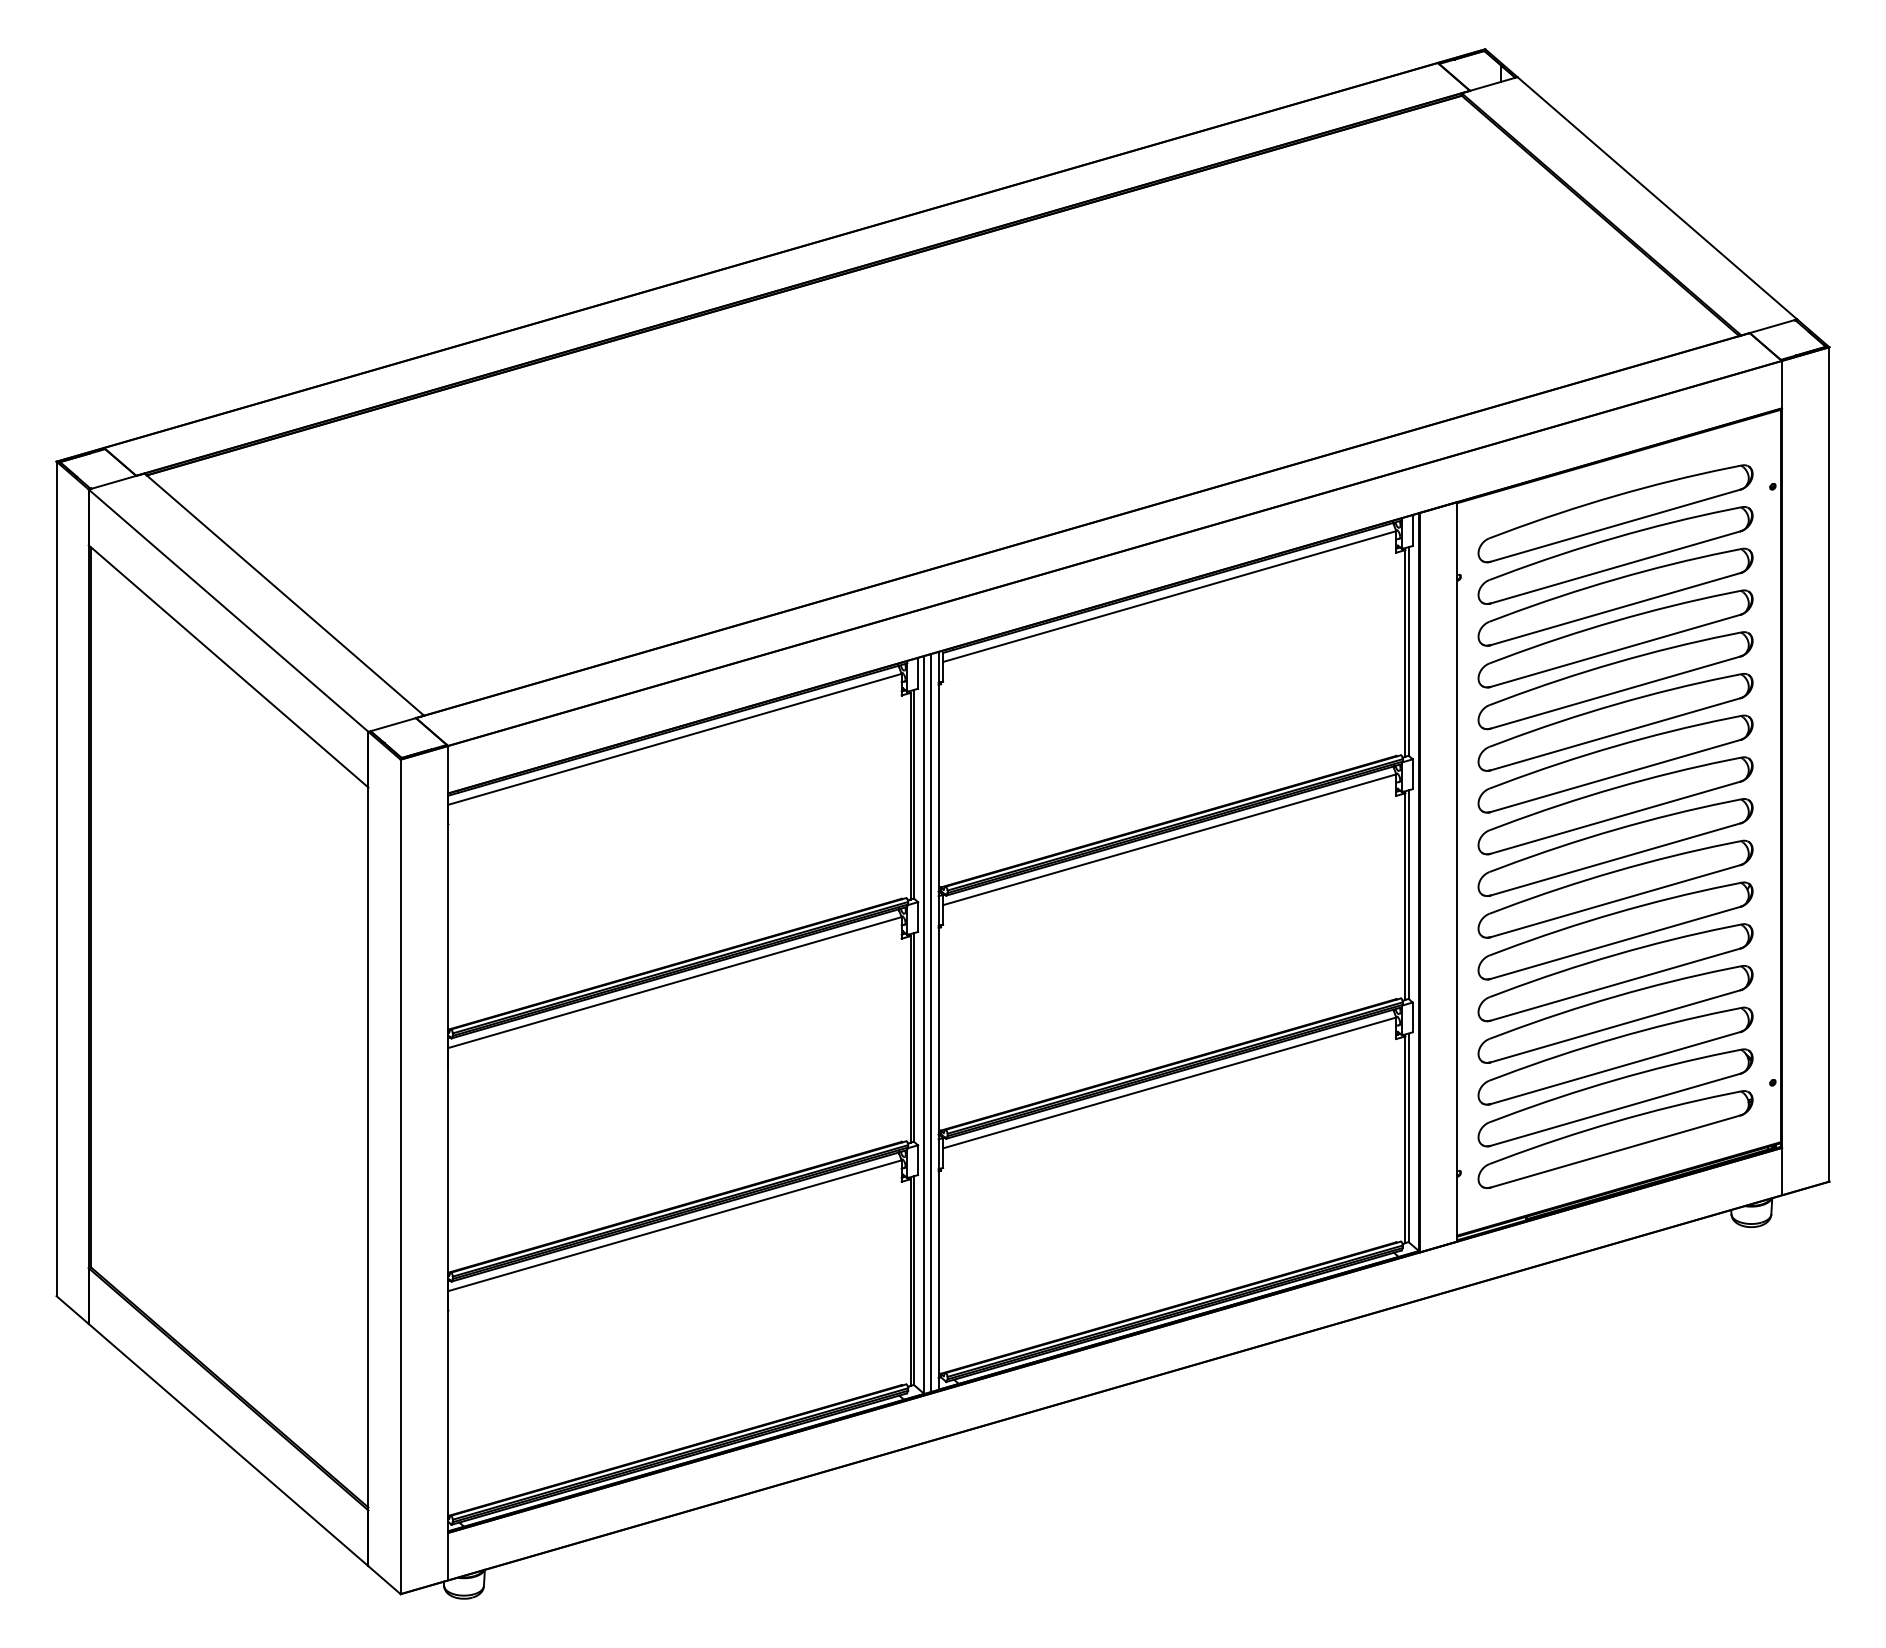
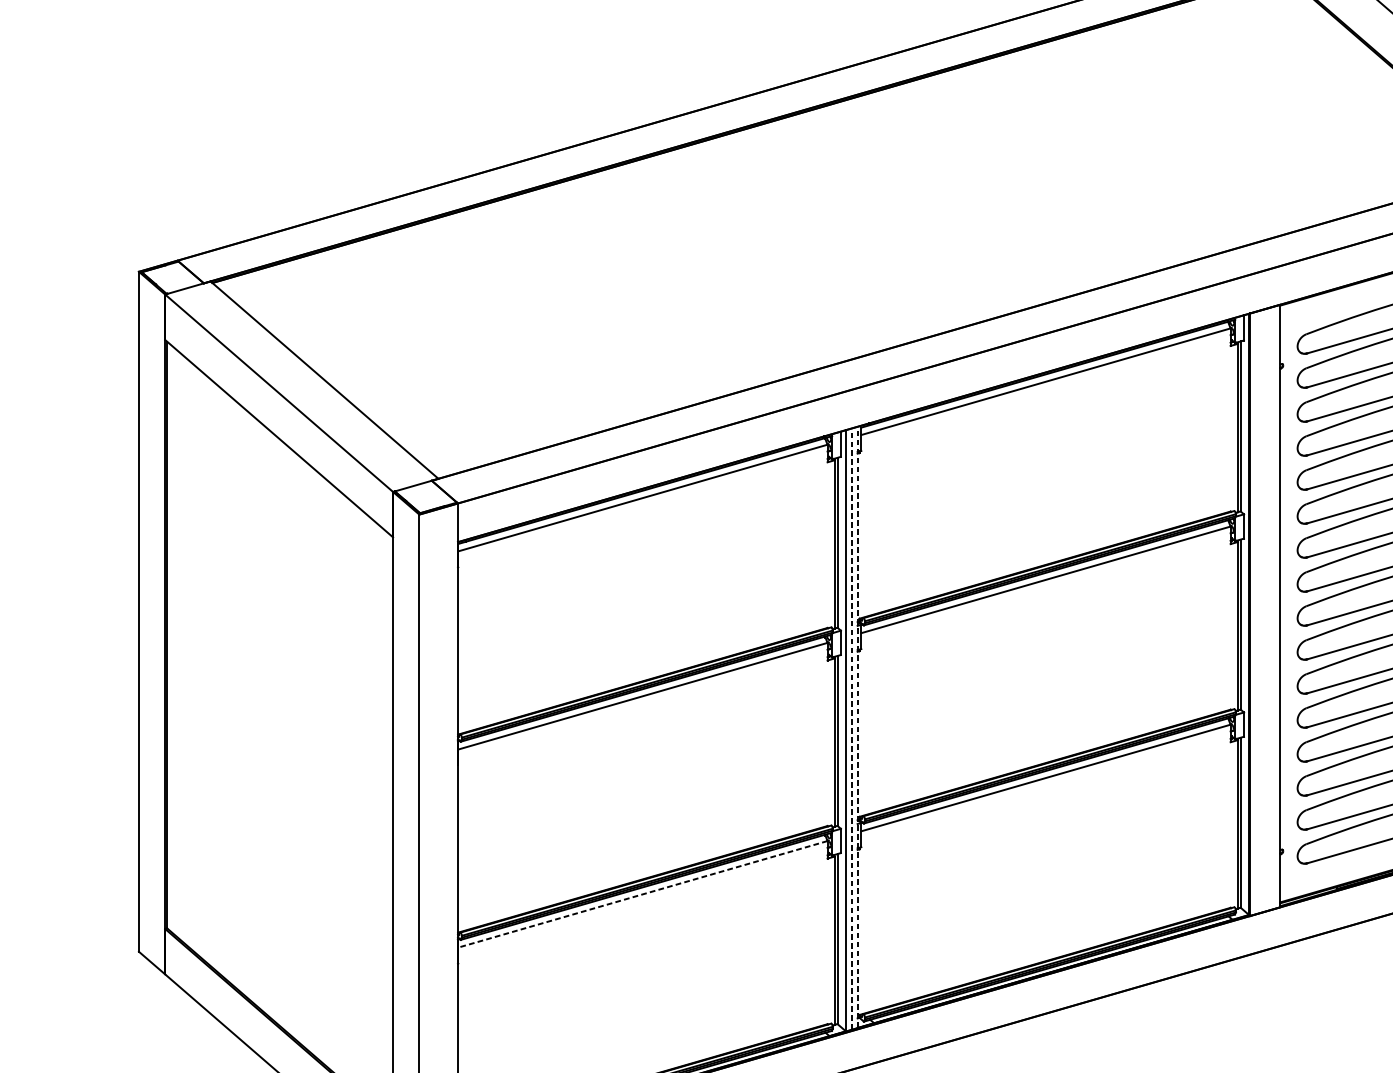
line: (938, 1020) -> (857, 727), solid -> dashed
line: (931, 1022) -> (851, 728), solid -> dashed
line: (675, 1225) -> (643, 894), solid -> dashed

